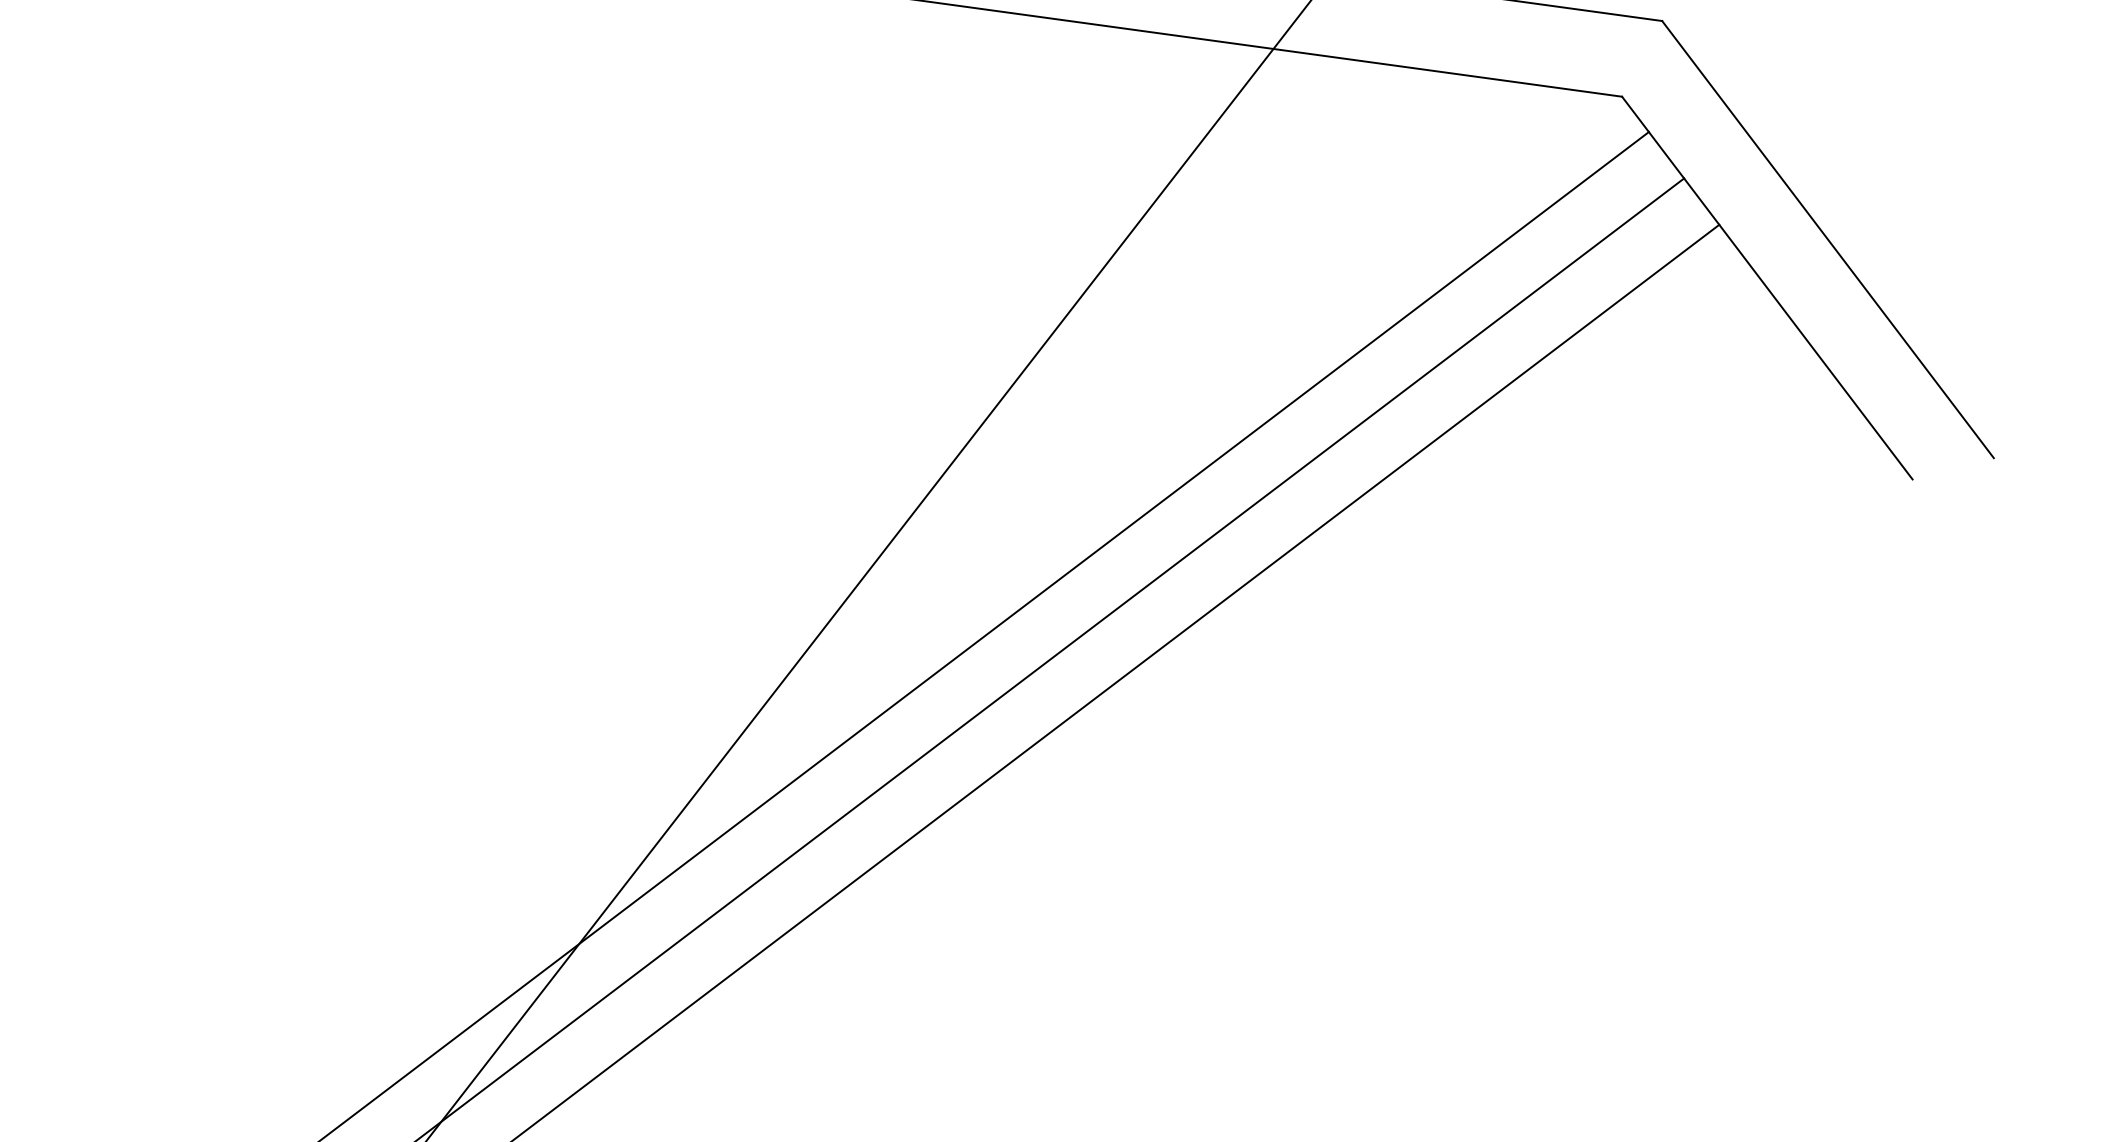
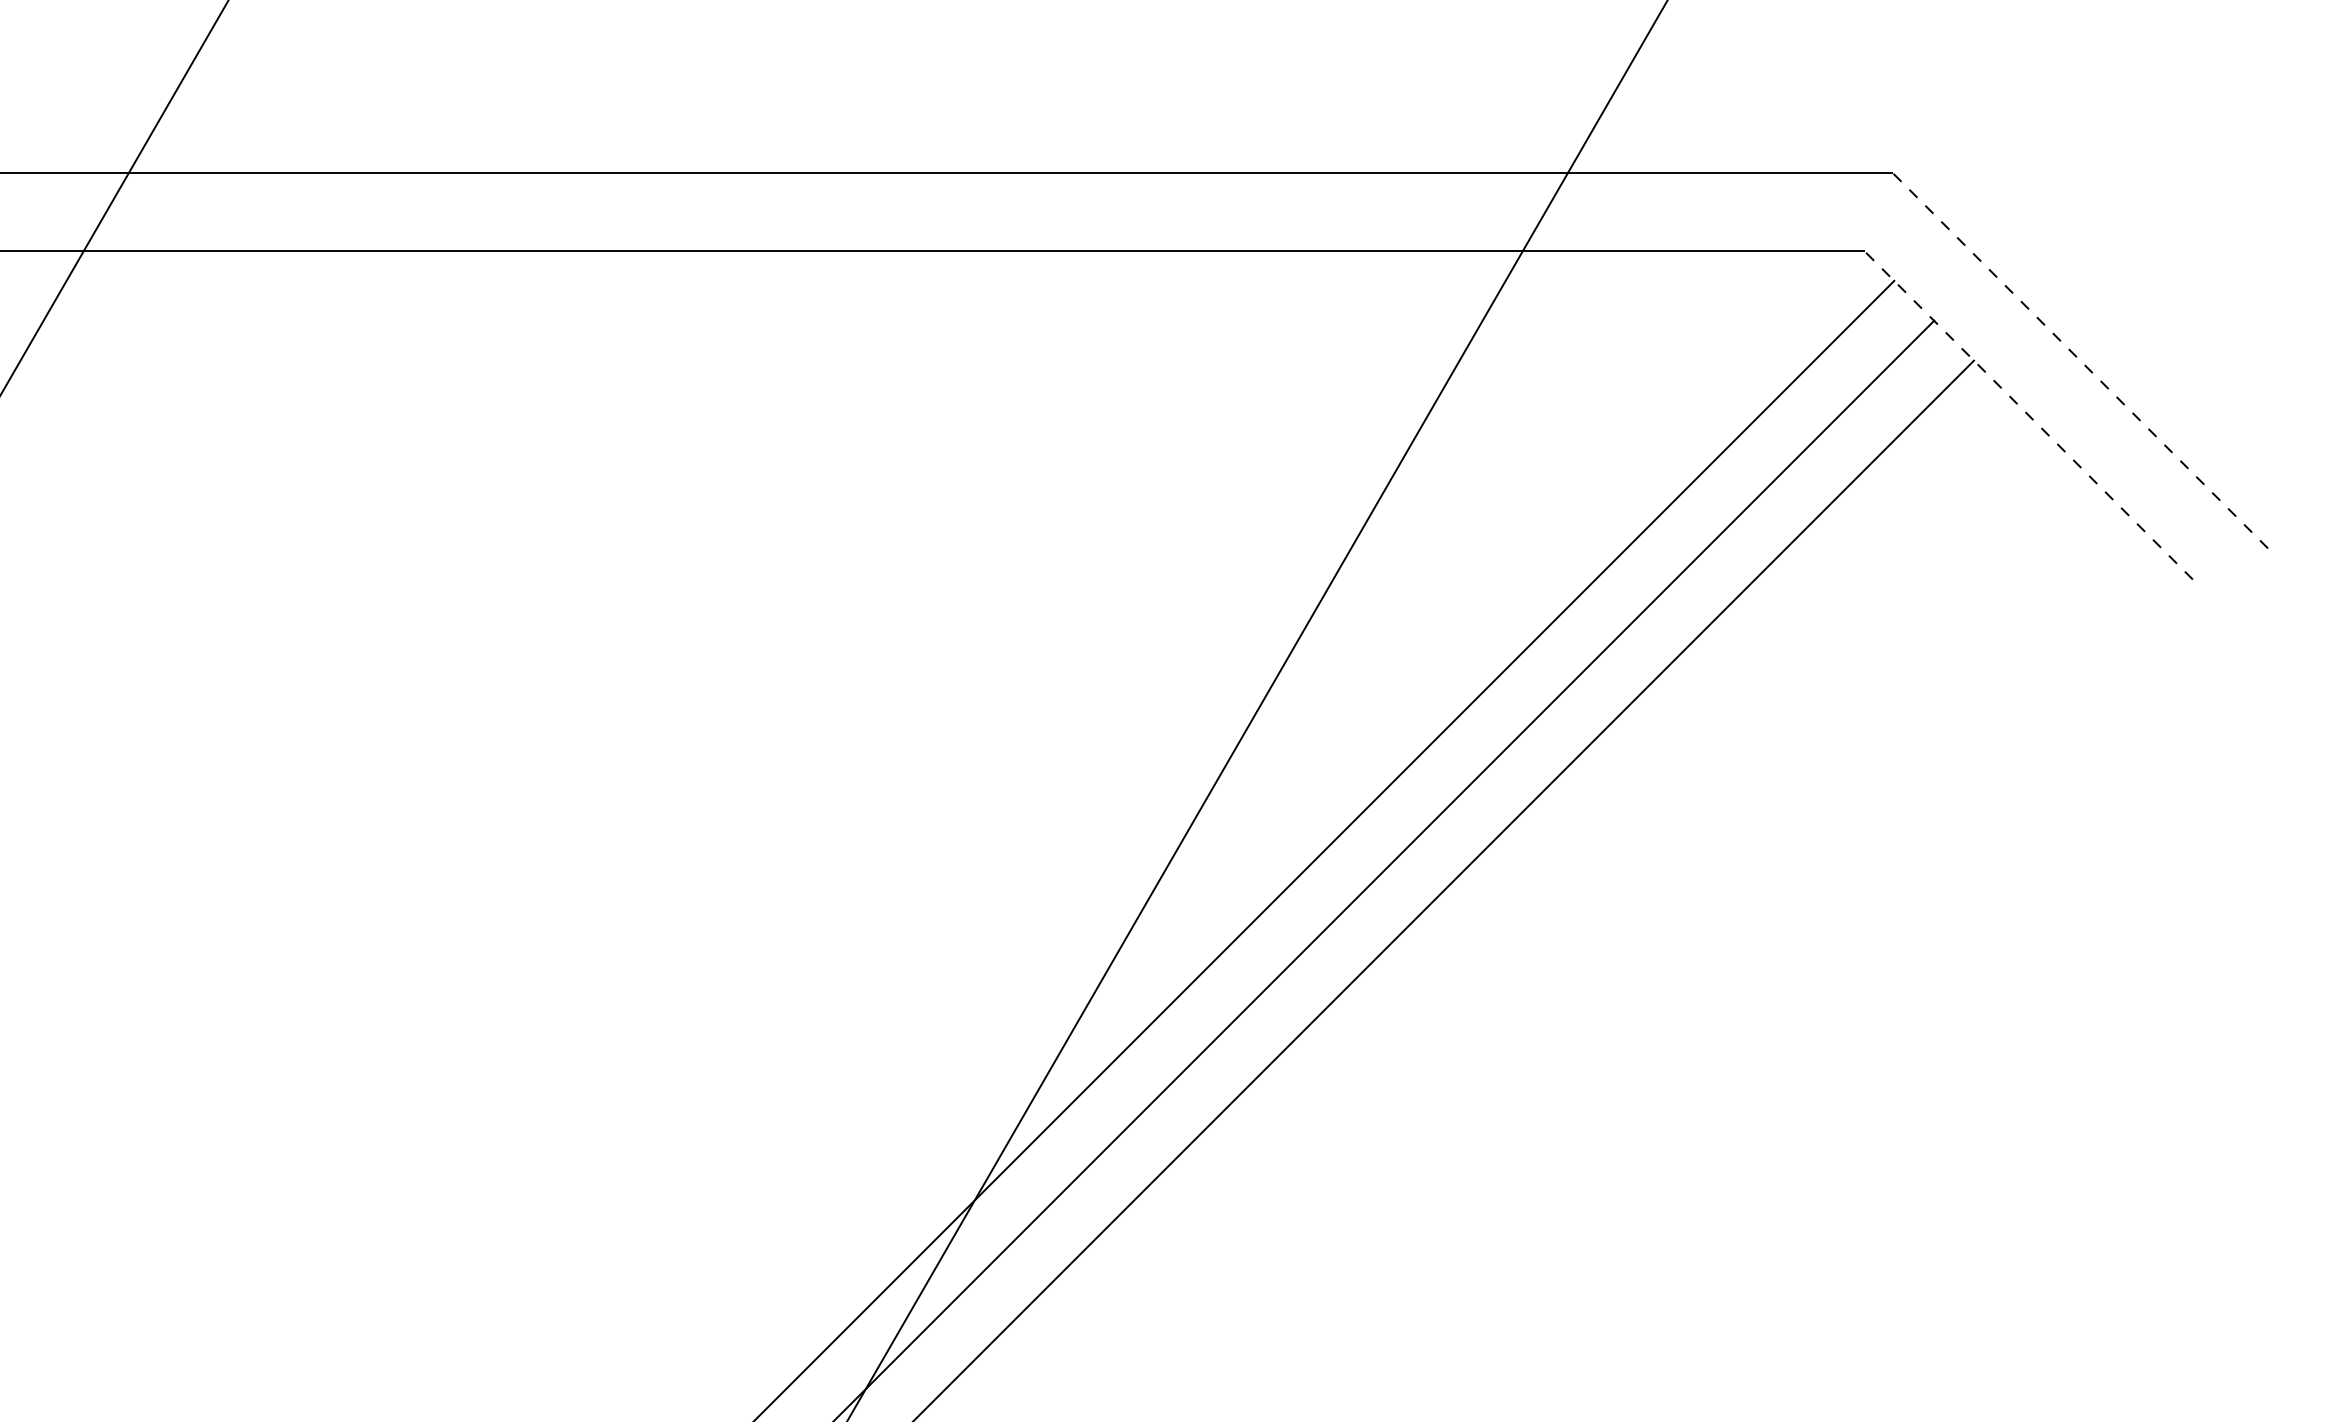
line: (1828, 239) -> (2080, 360), solid -> dashed
line: (1767, 288) -> (2028, 415), solid -> dashed

